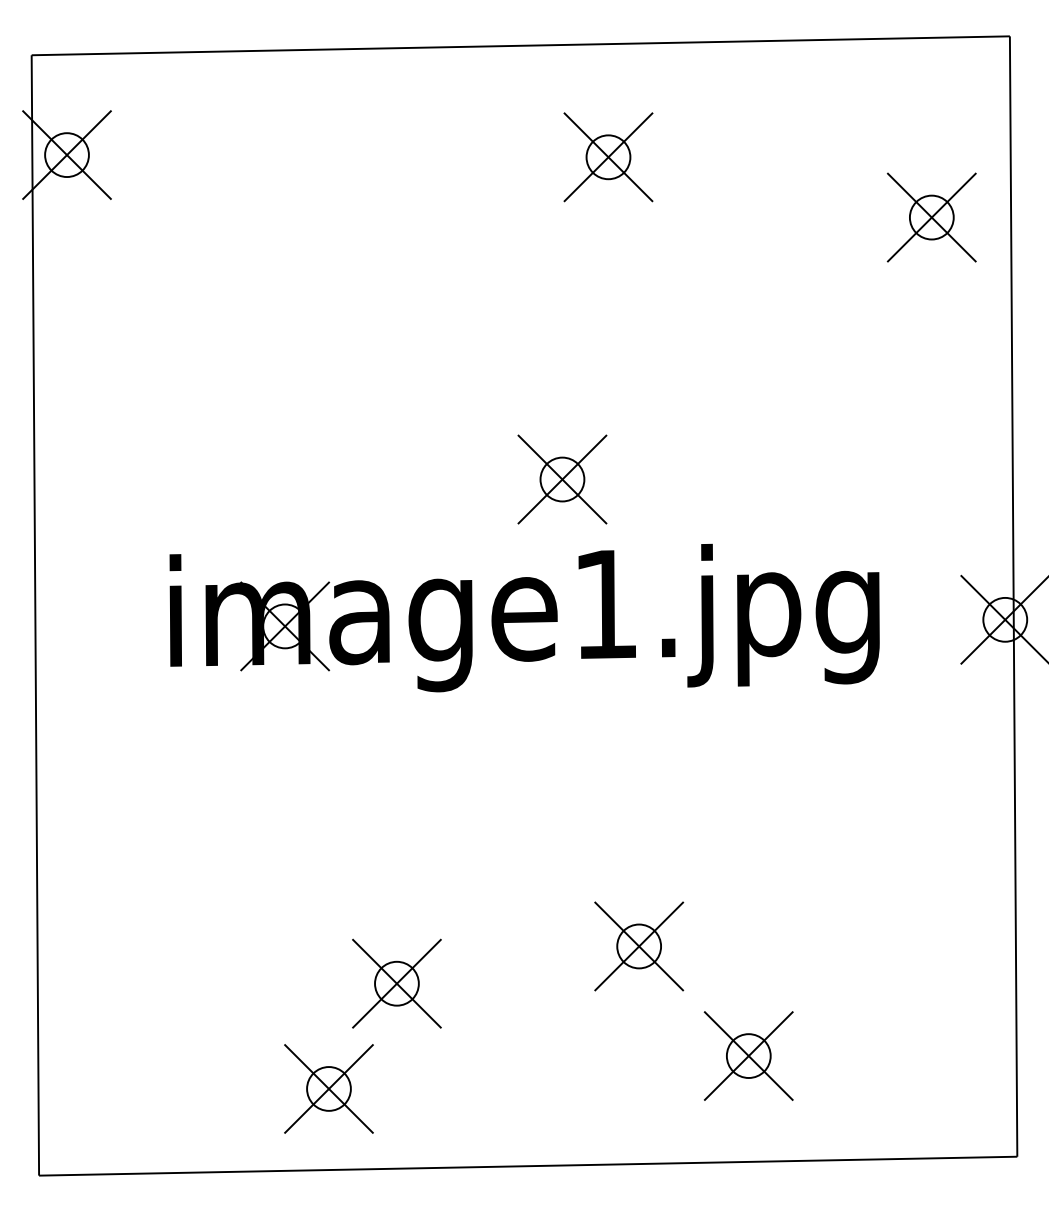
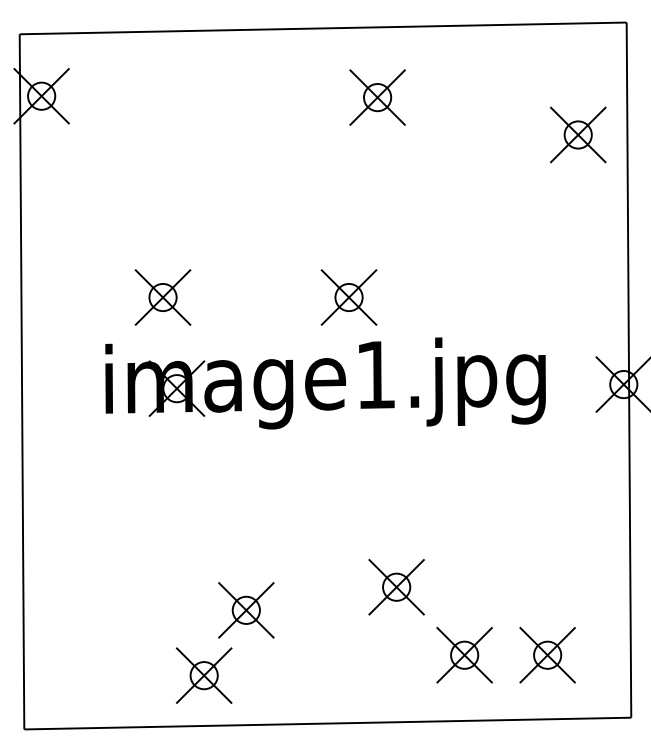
part: (261, 479) -> (162, 297), added
part: (882, 1056) -> (547, 655), added

